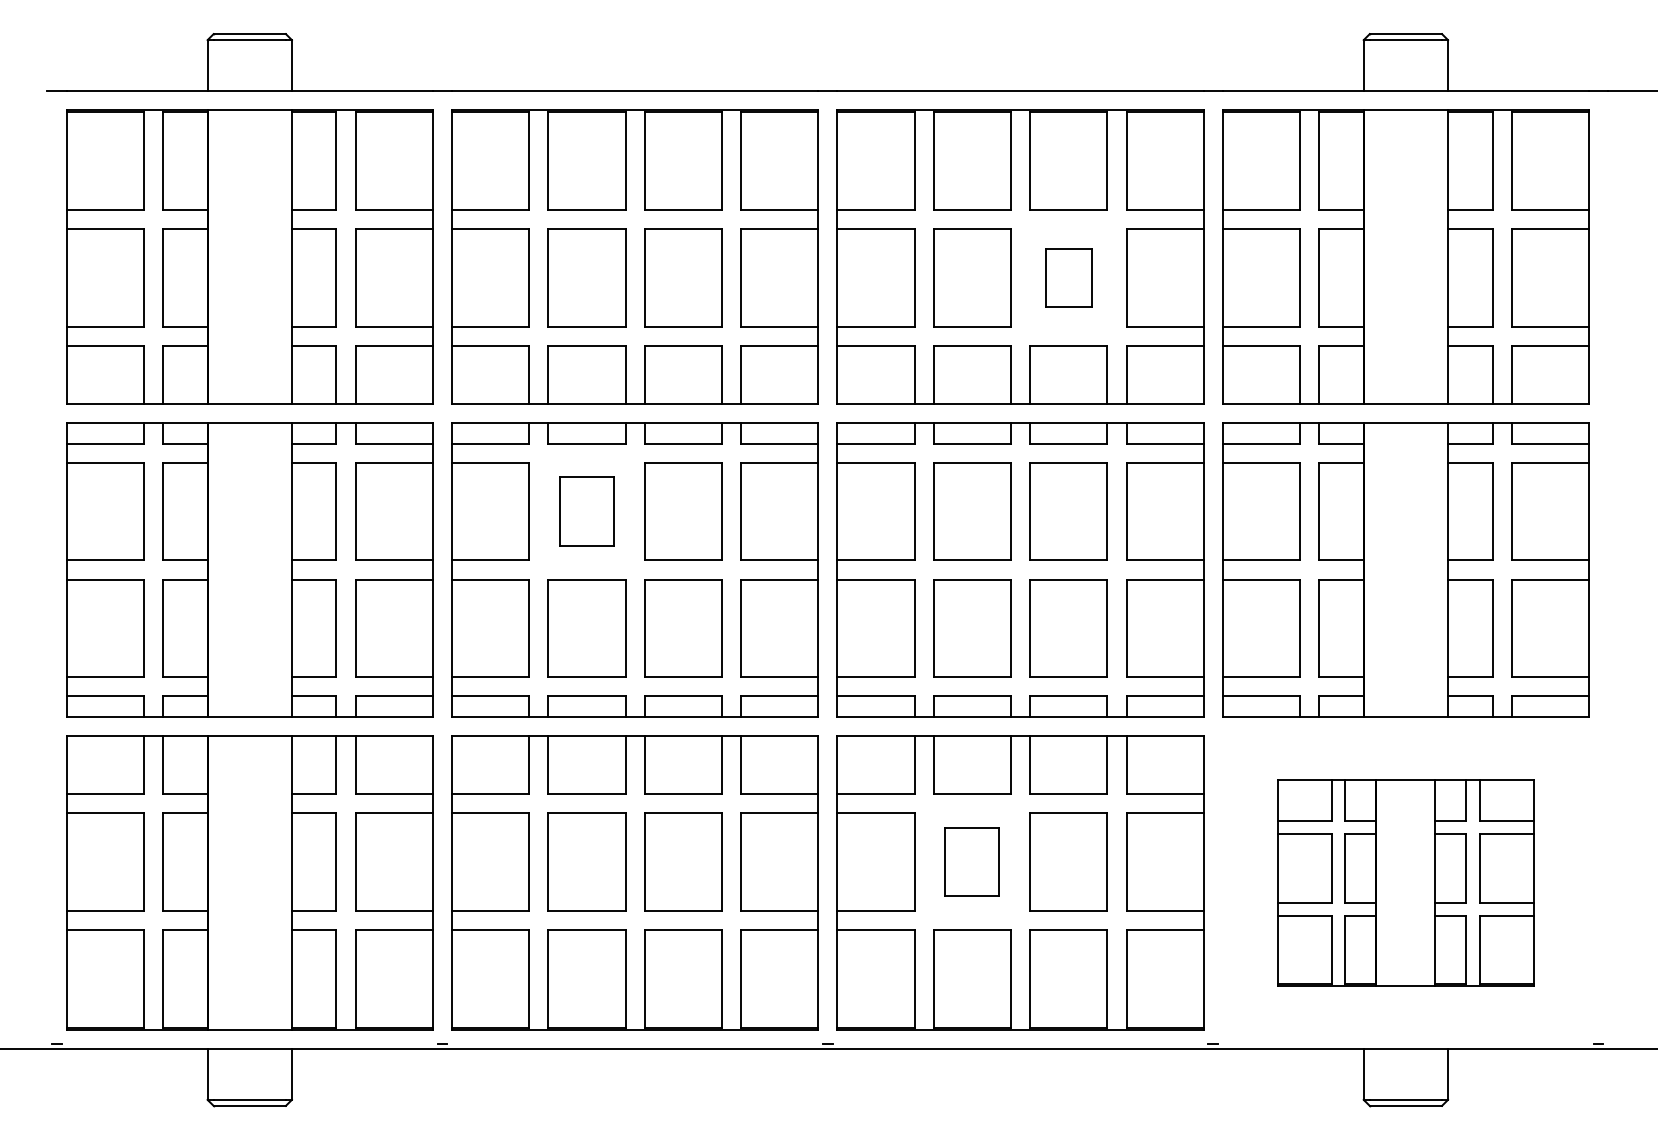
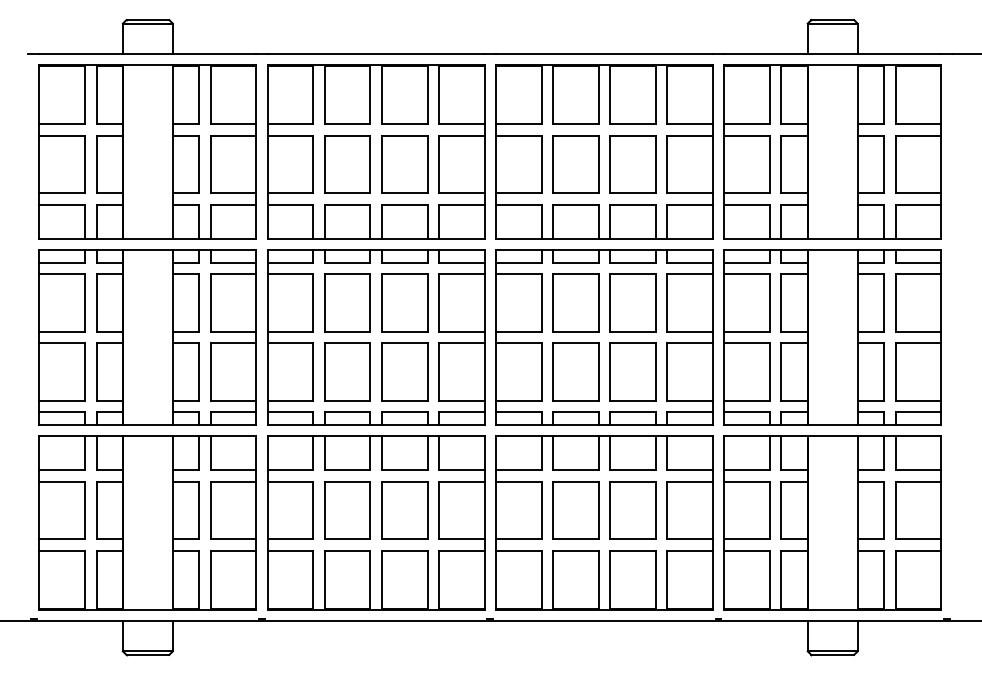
part: (1067, 277) -> (632, 164), size x1.67
part: (586, 510) -> (347, 302), size x1.43
part: (971, 862) -> (575, 510), size x1.43
part: (1405, 882) -> (832, 522), size x1.43

